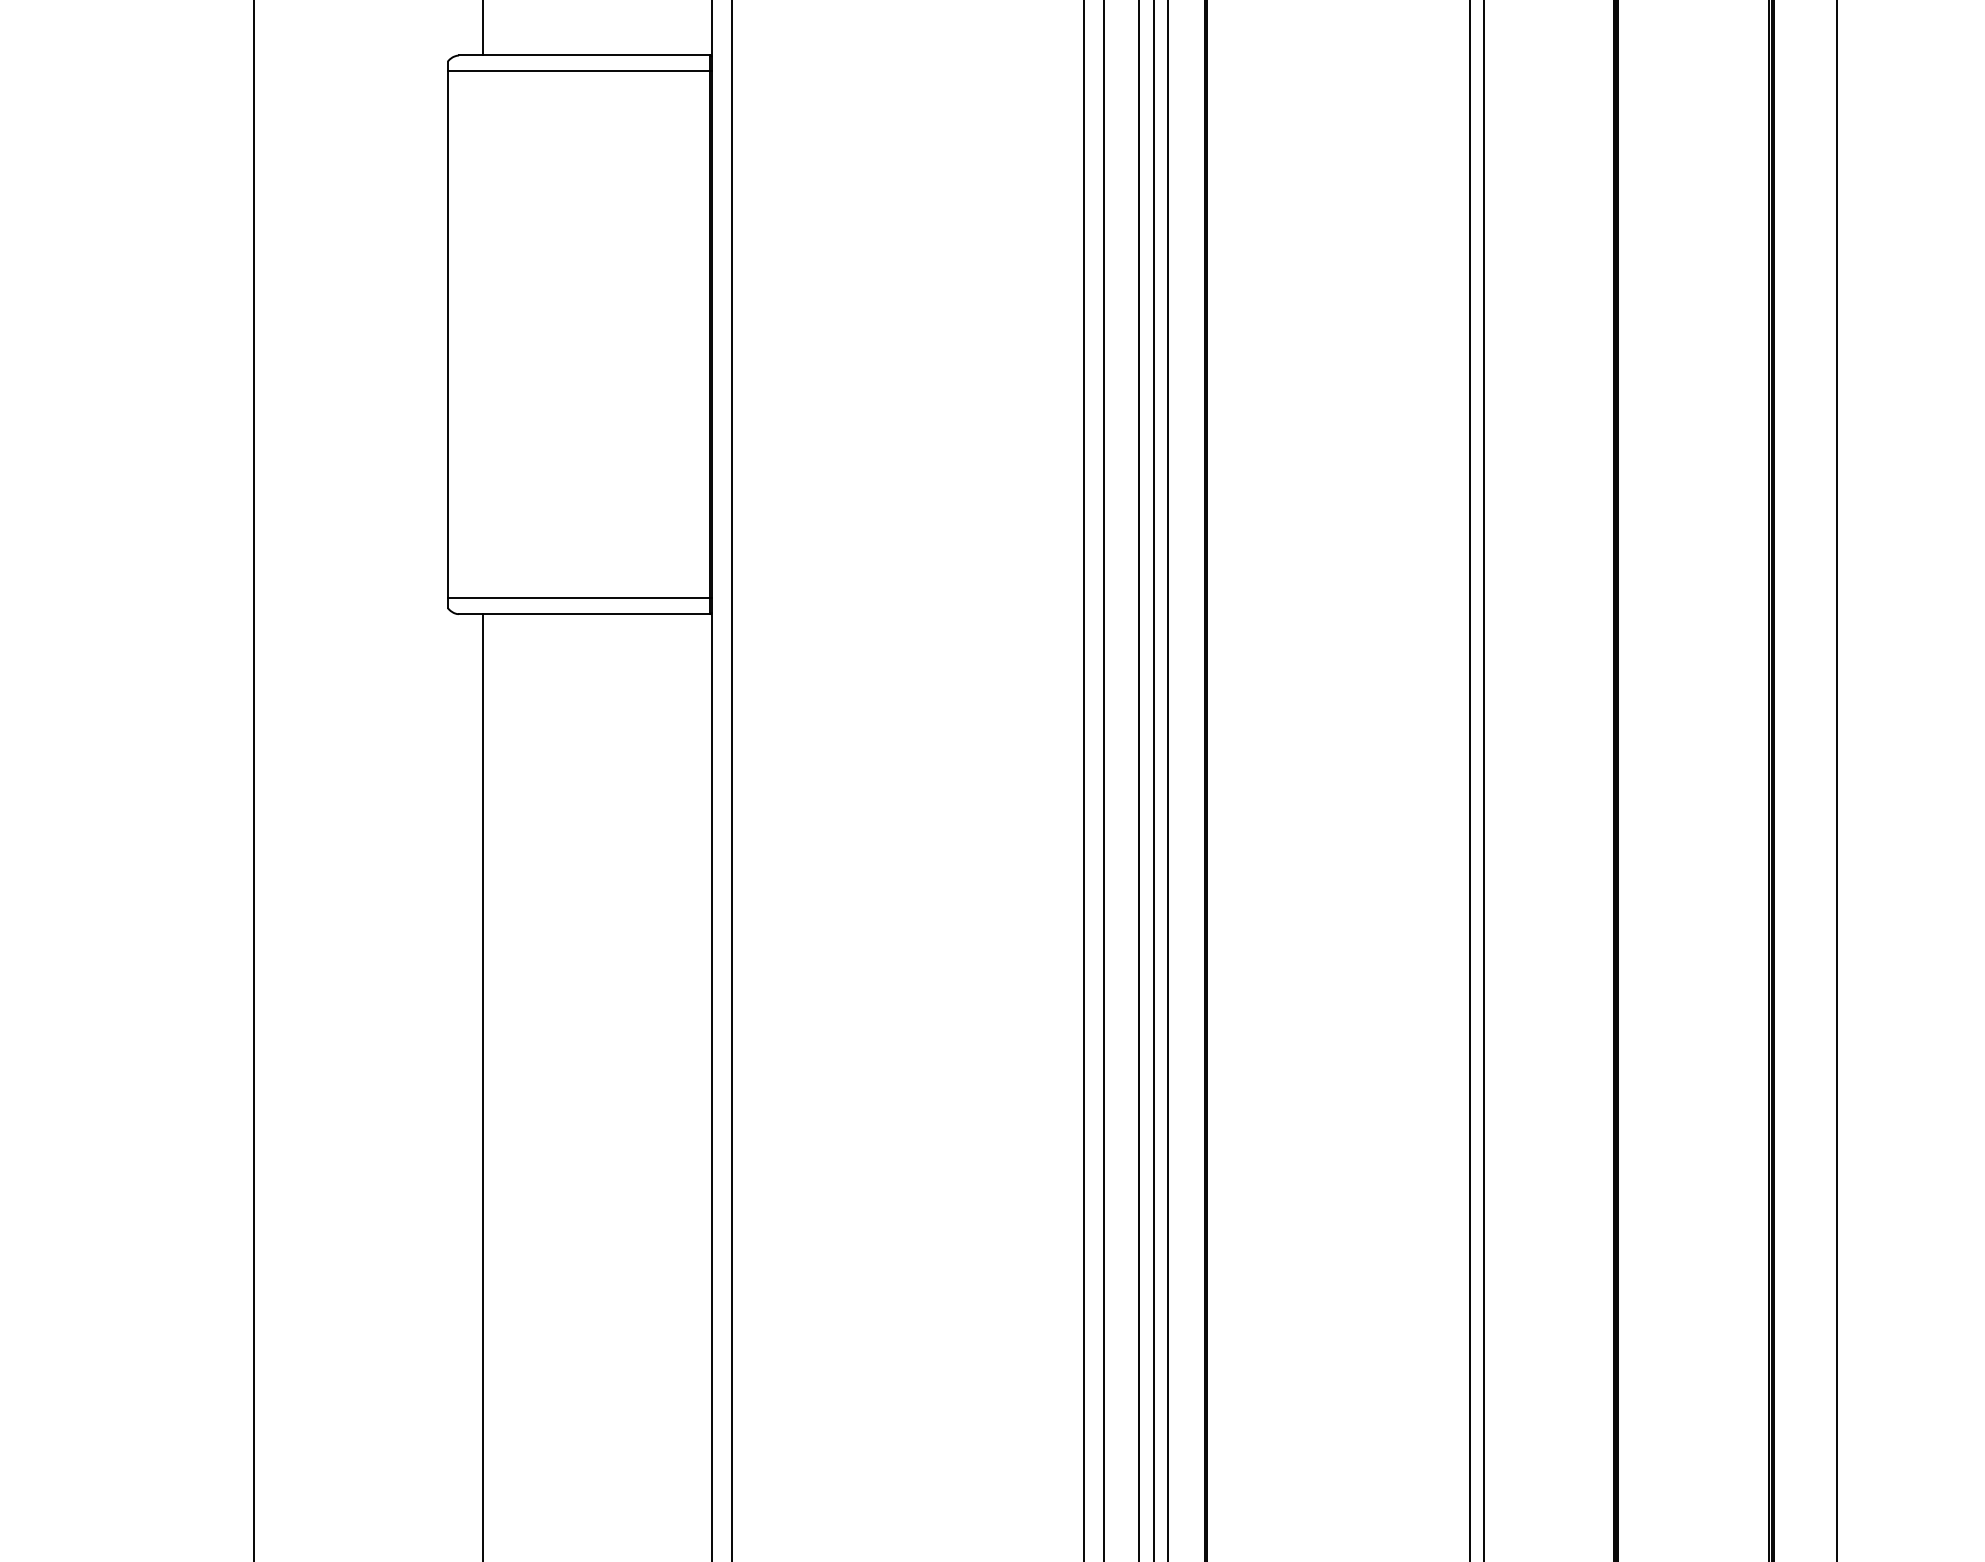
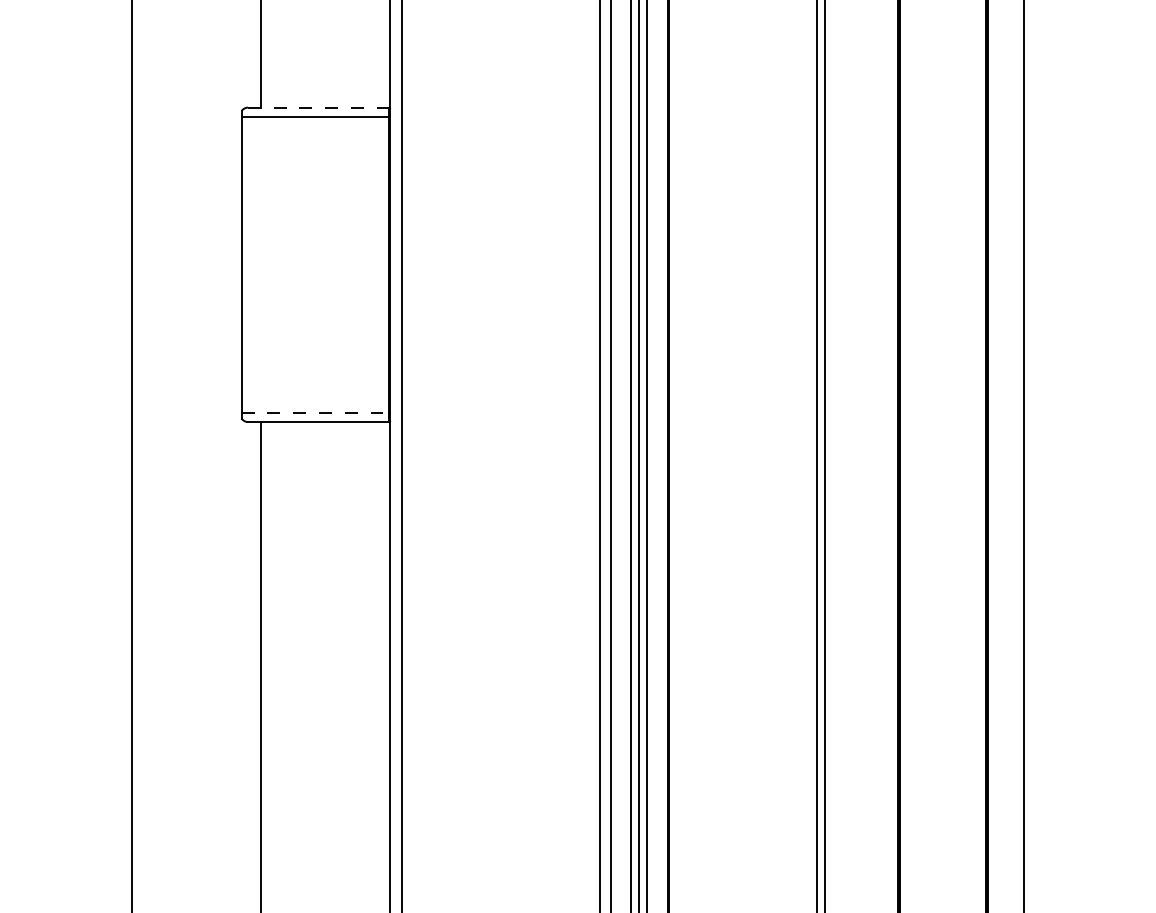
line: (584, 55) -> (318, 107), solid -> dashed
line: (579, 598) -> (315, 413), solid -> dashed

